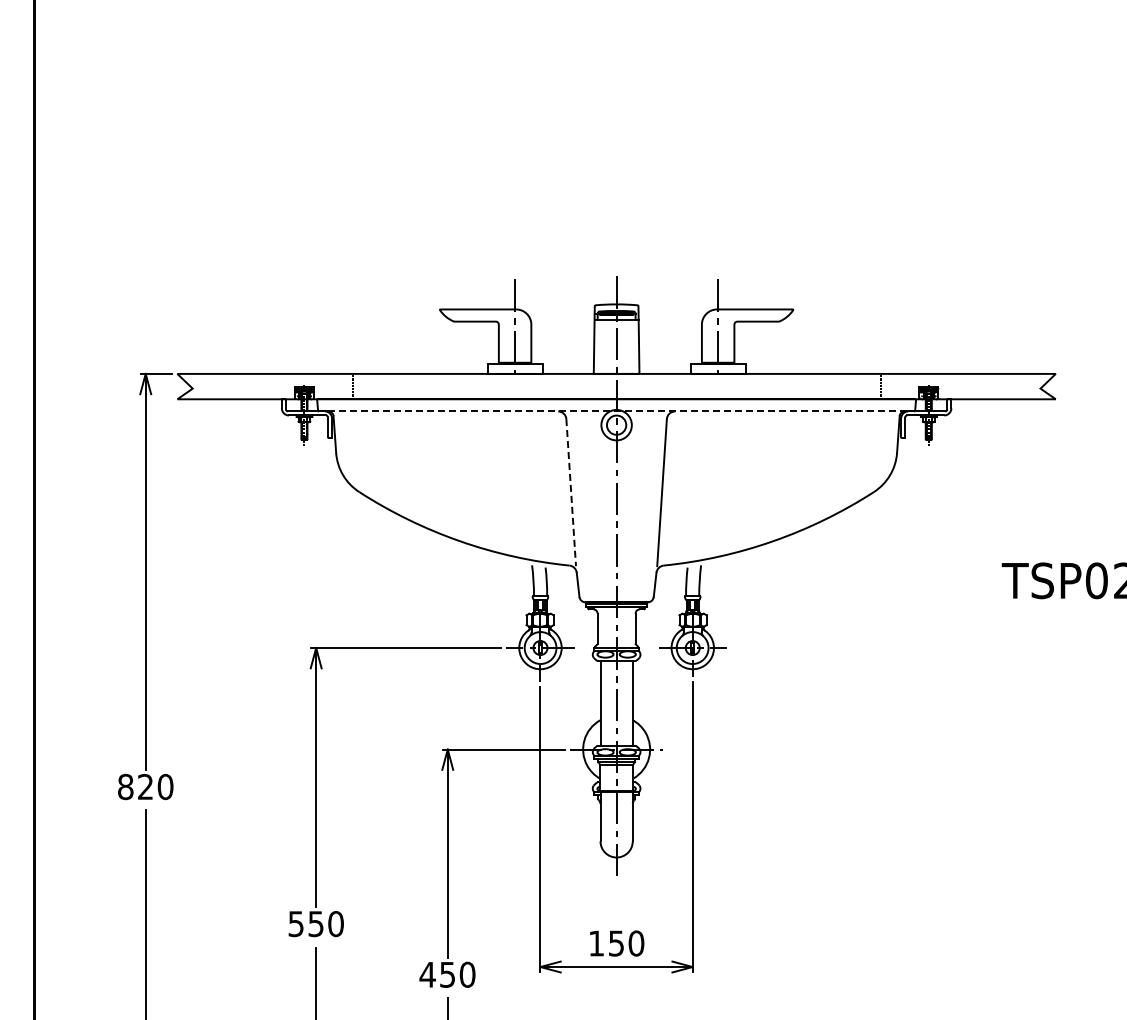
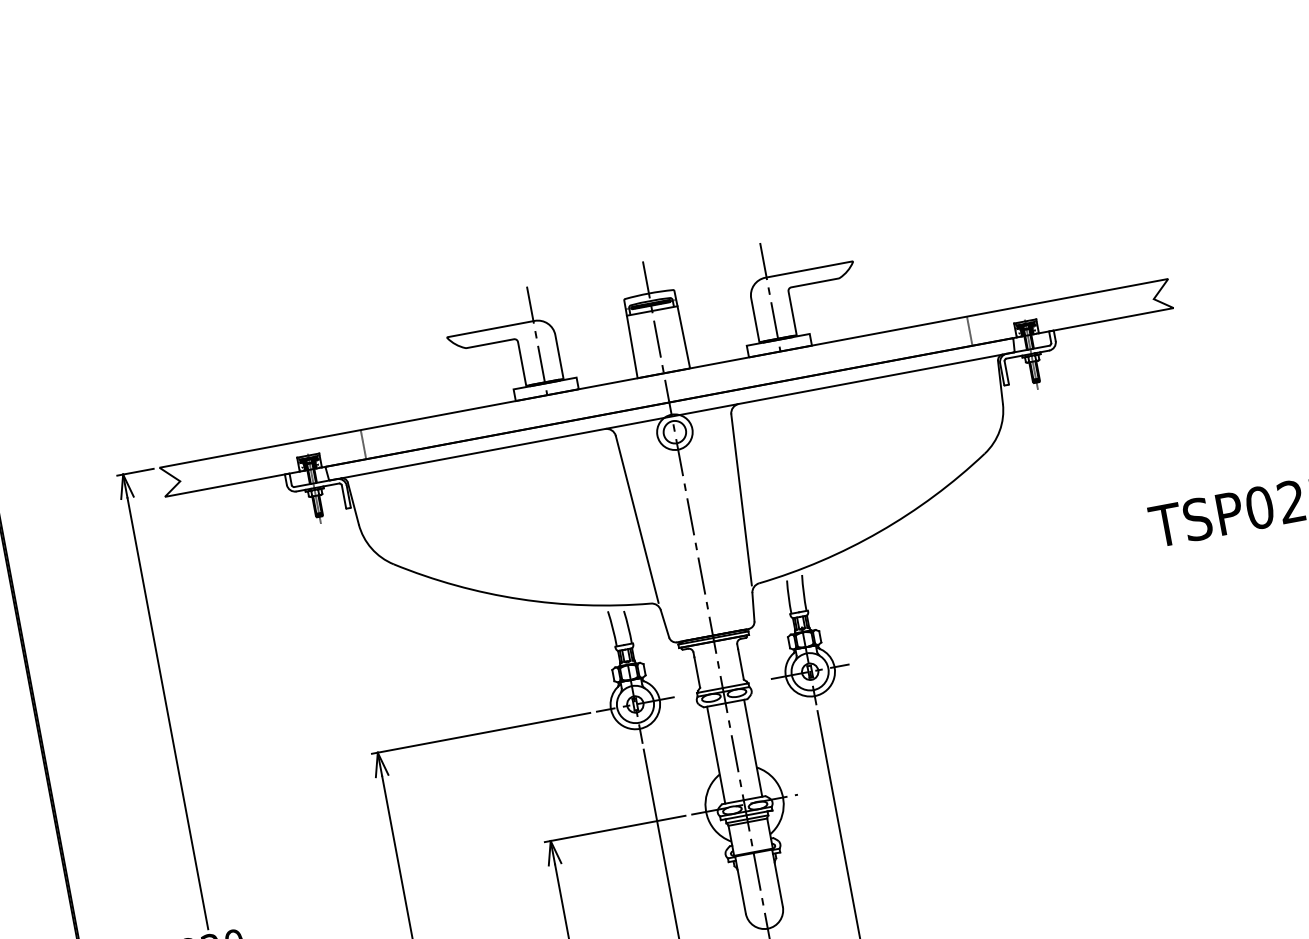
line: (617, 411) -> (672, 416), dashed -> solid
line: (571, 492) -> (637, 519), dashed -> solid

